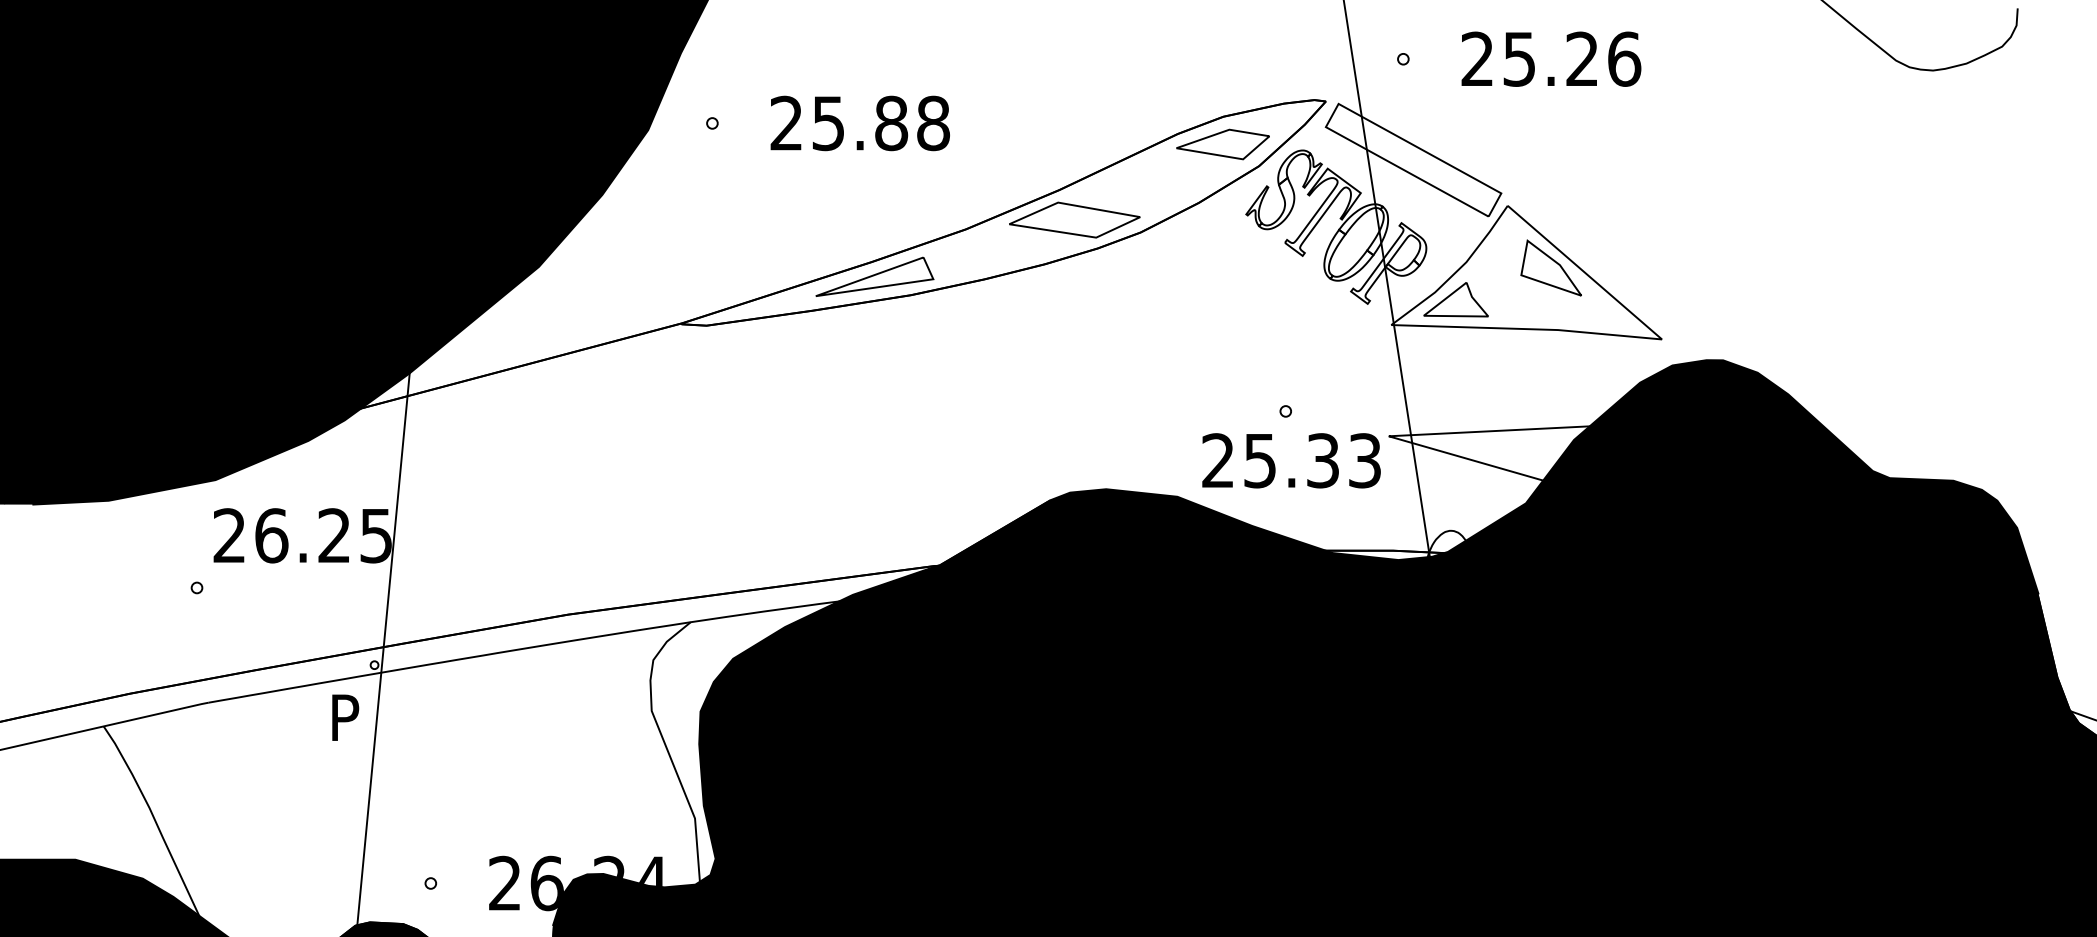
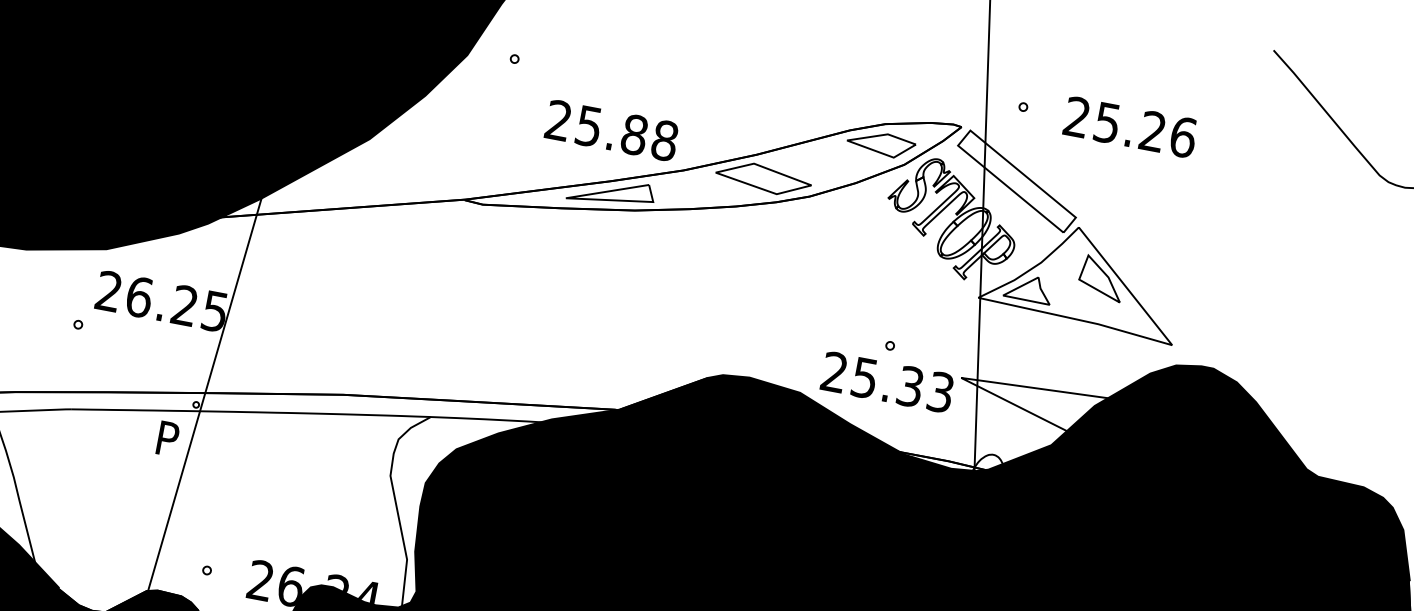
text: (859, 123) -> (611, 130), moved

